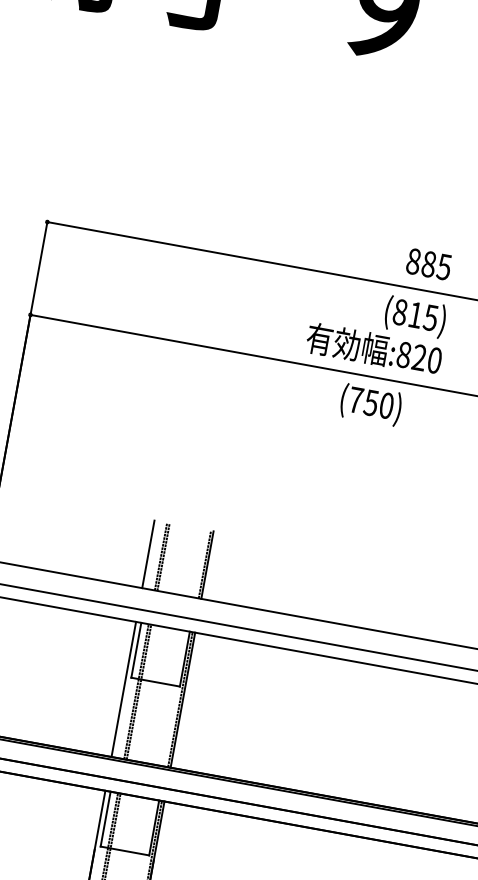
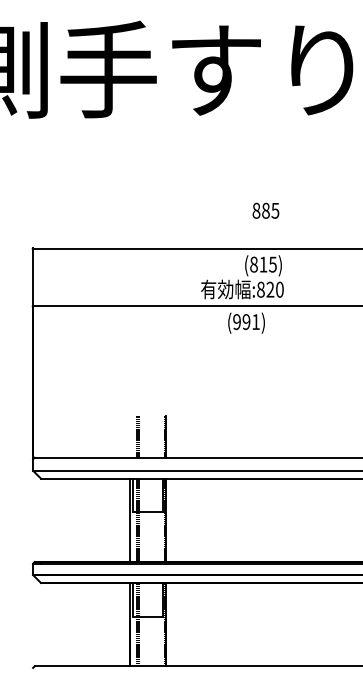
text: (428, 263) -> (265, 210), moved
text: (371, 403) -> (246, 322), (750) -> (991)
line: (148, 553) -> (129, 436), removed

